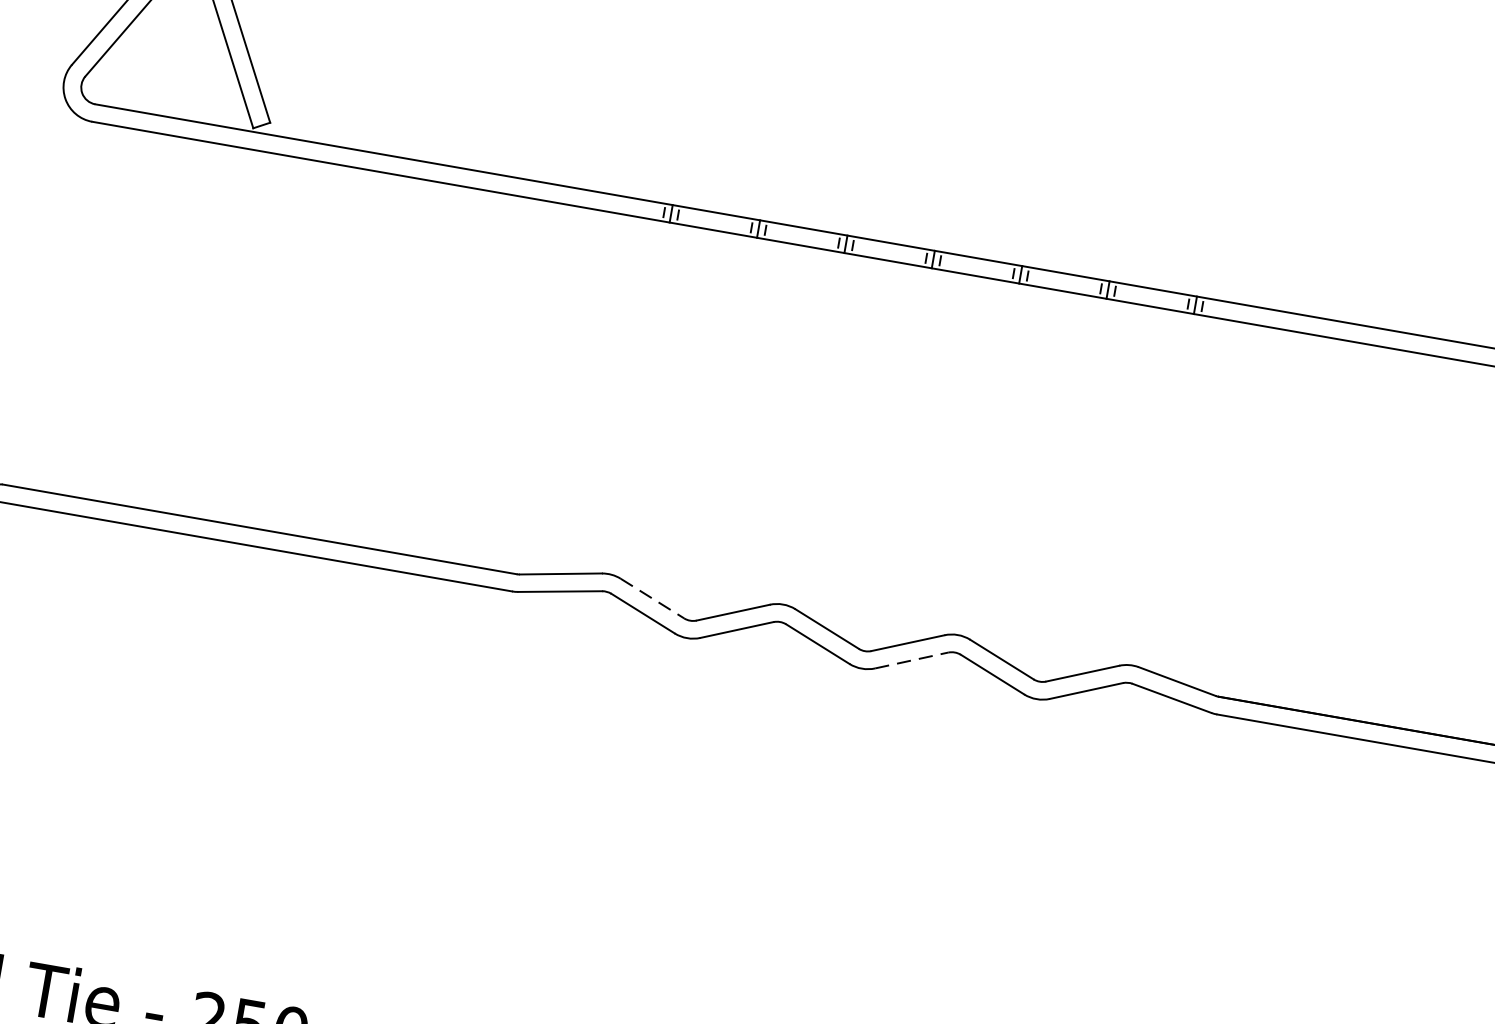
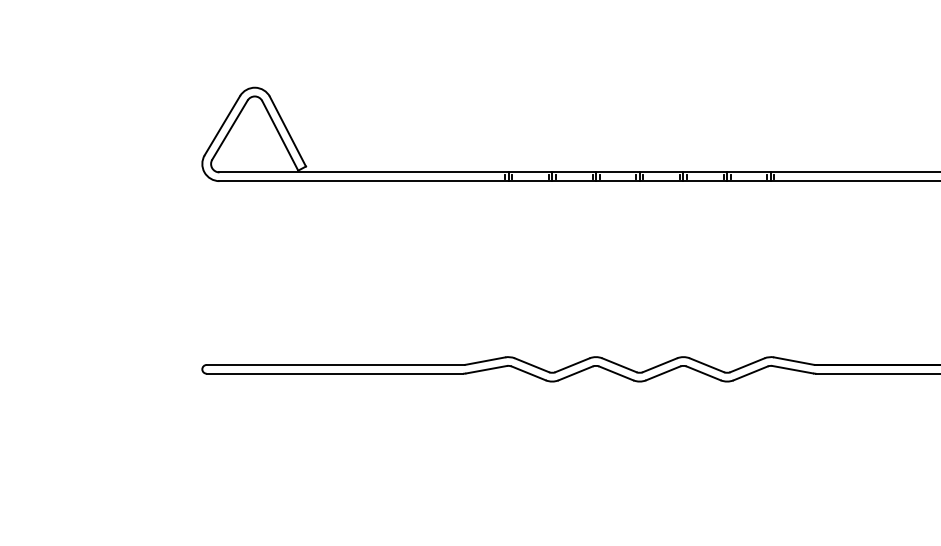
line: (653, 599) -> (532, 365), dashed -> solid
line: (912, 660) -> (663, 373), dashed -> solid

